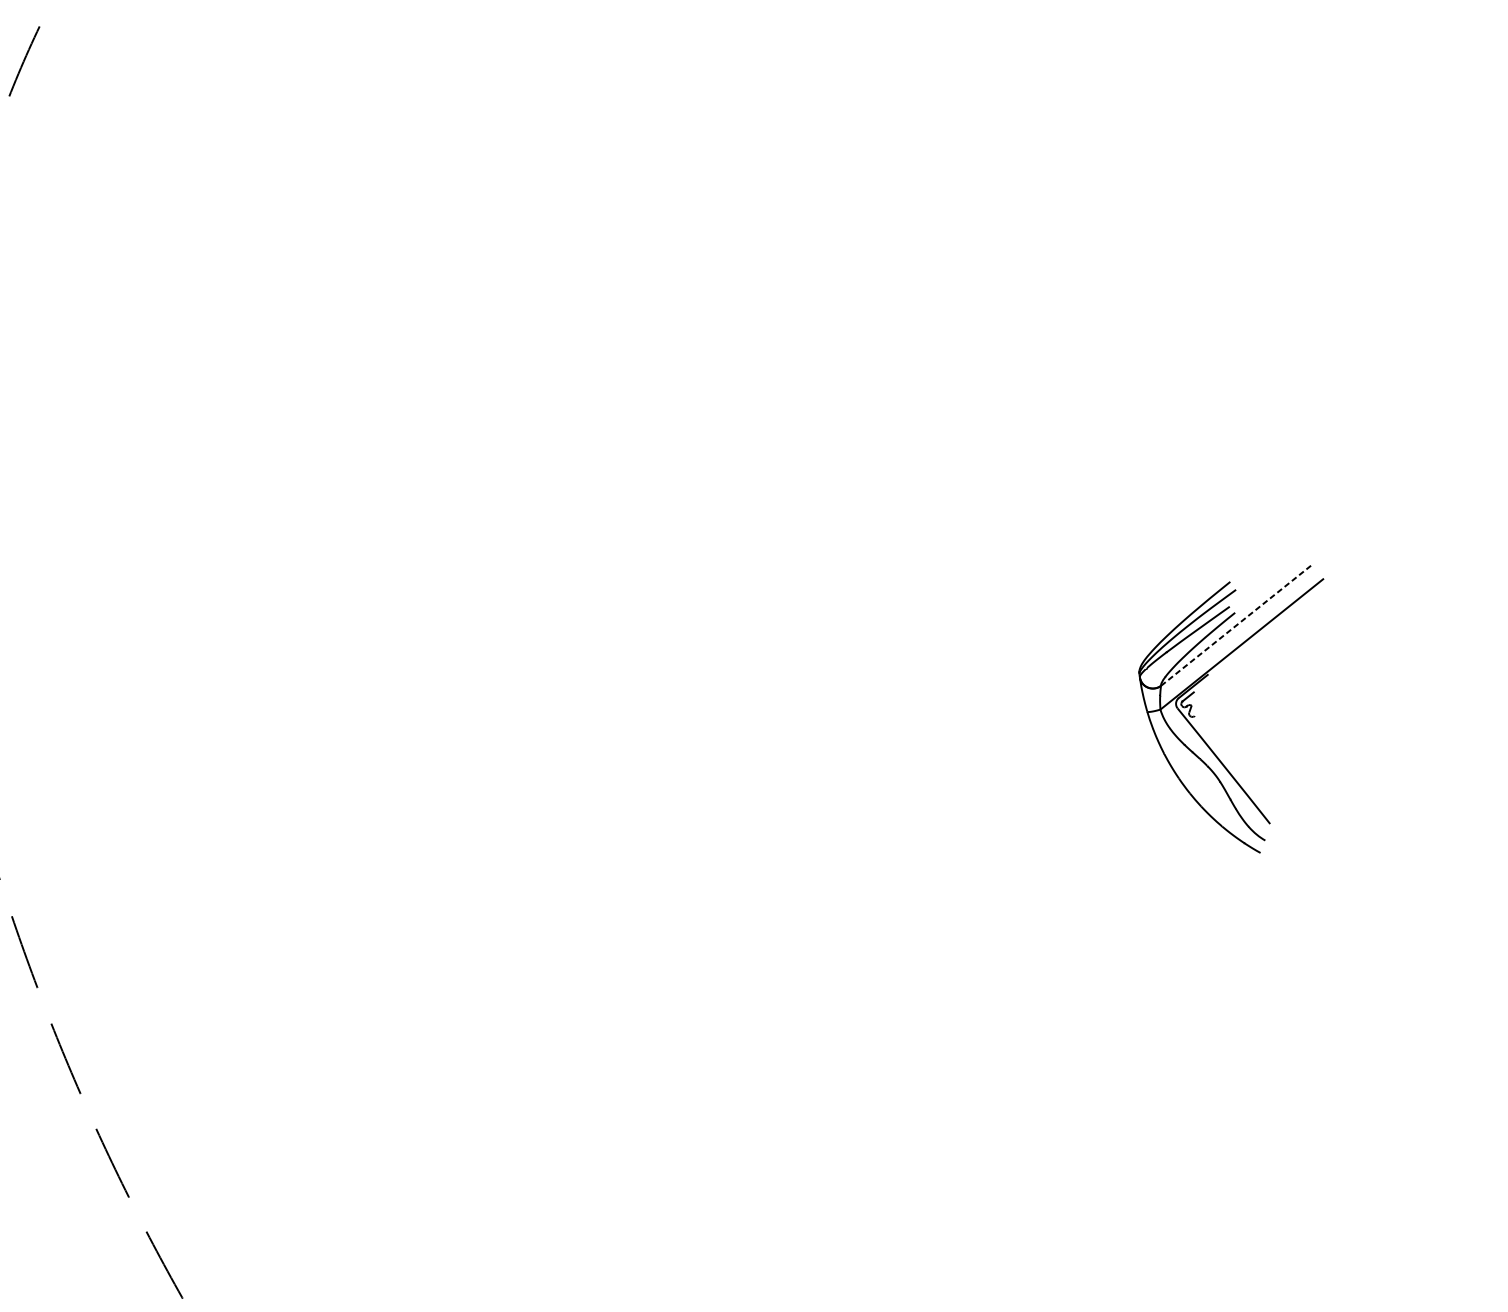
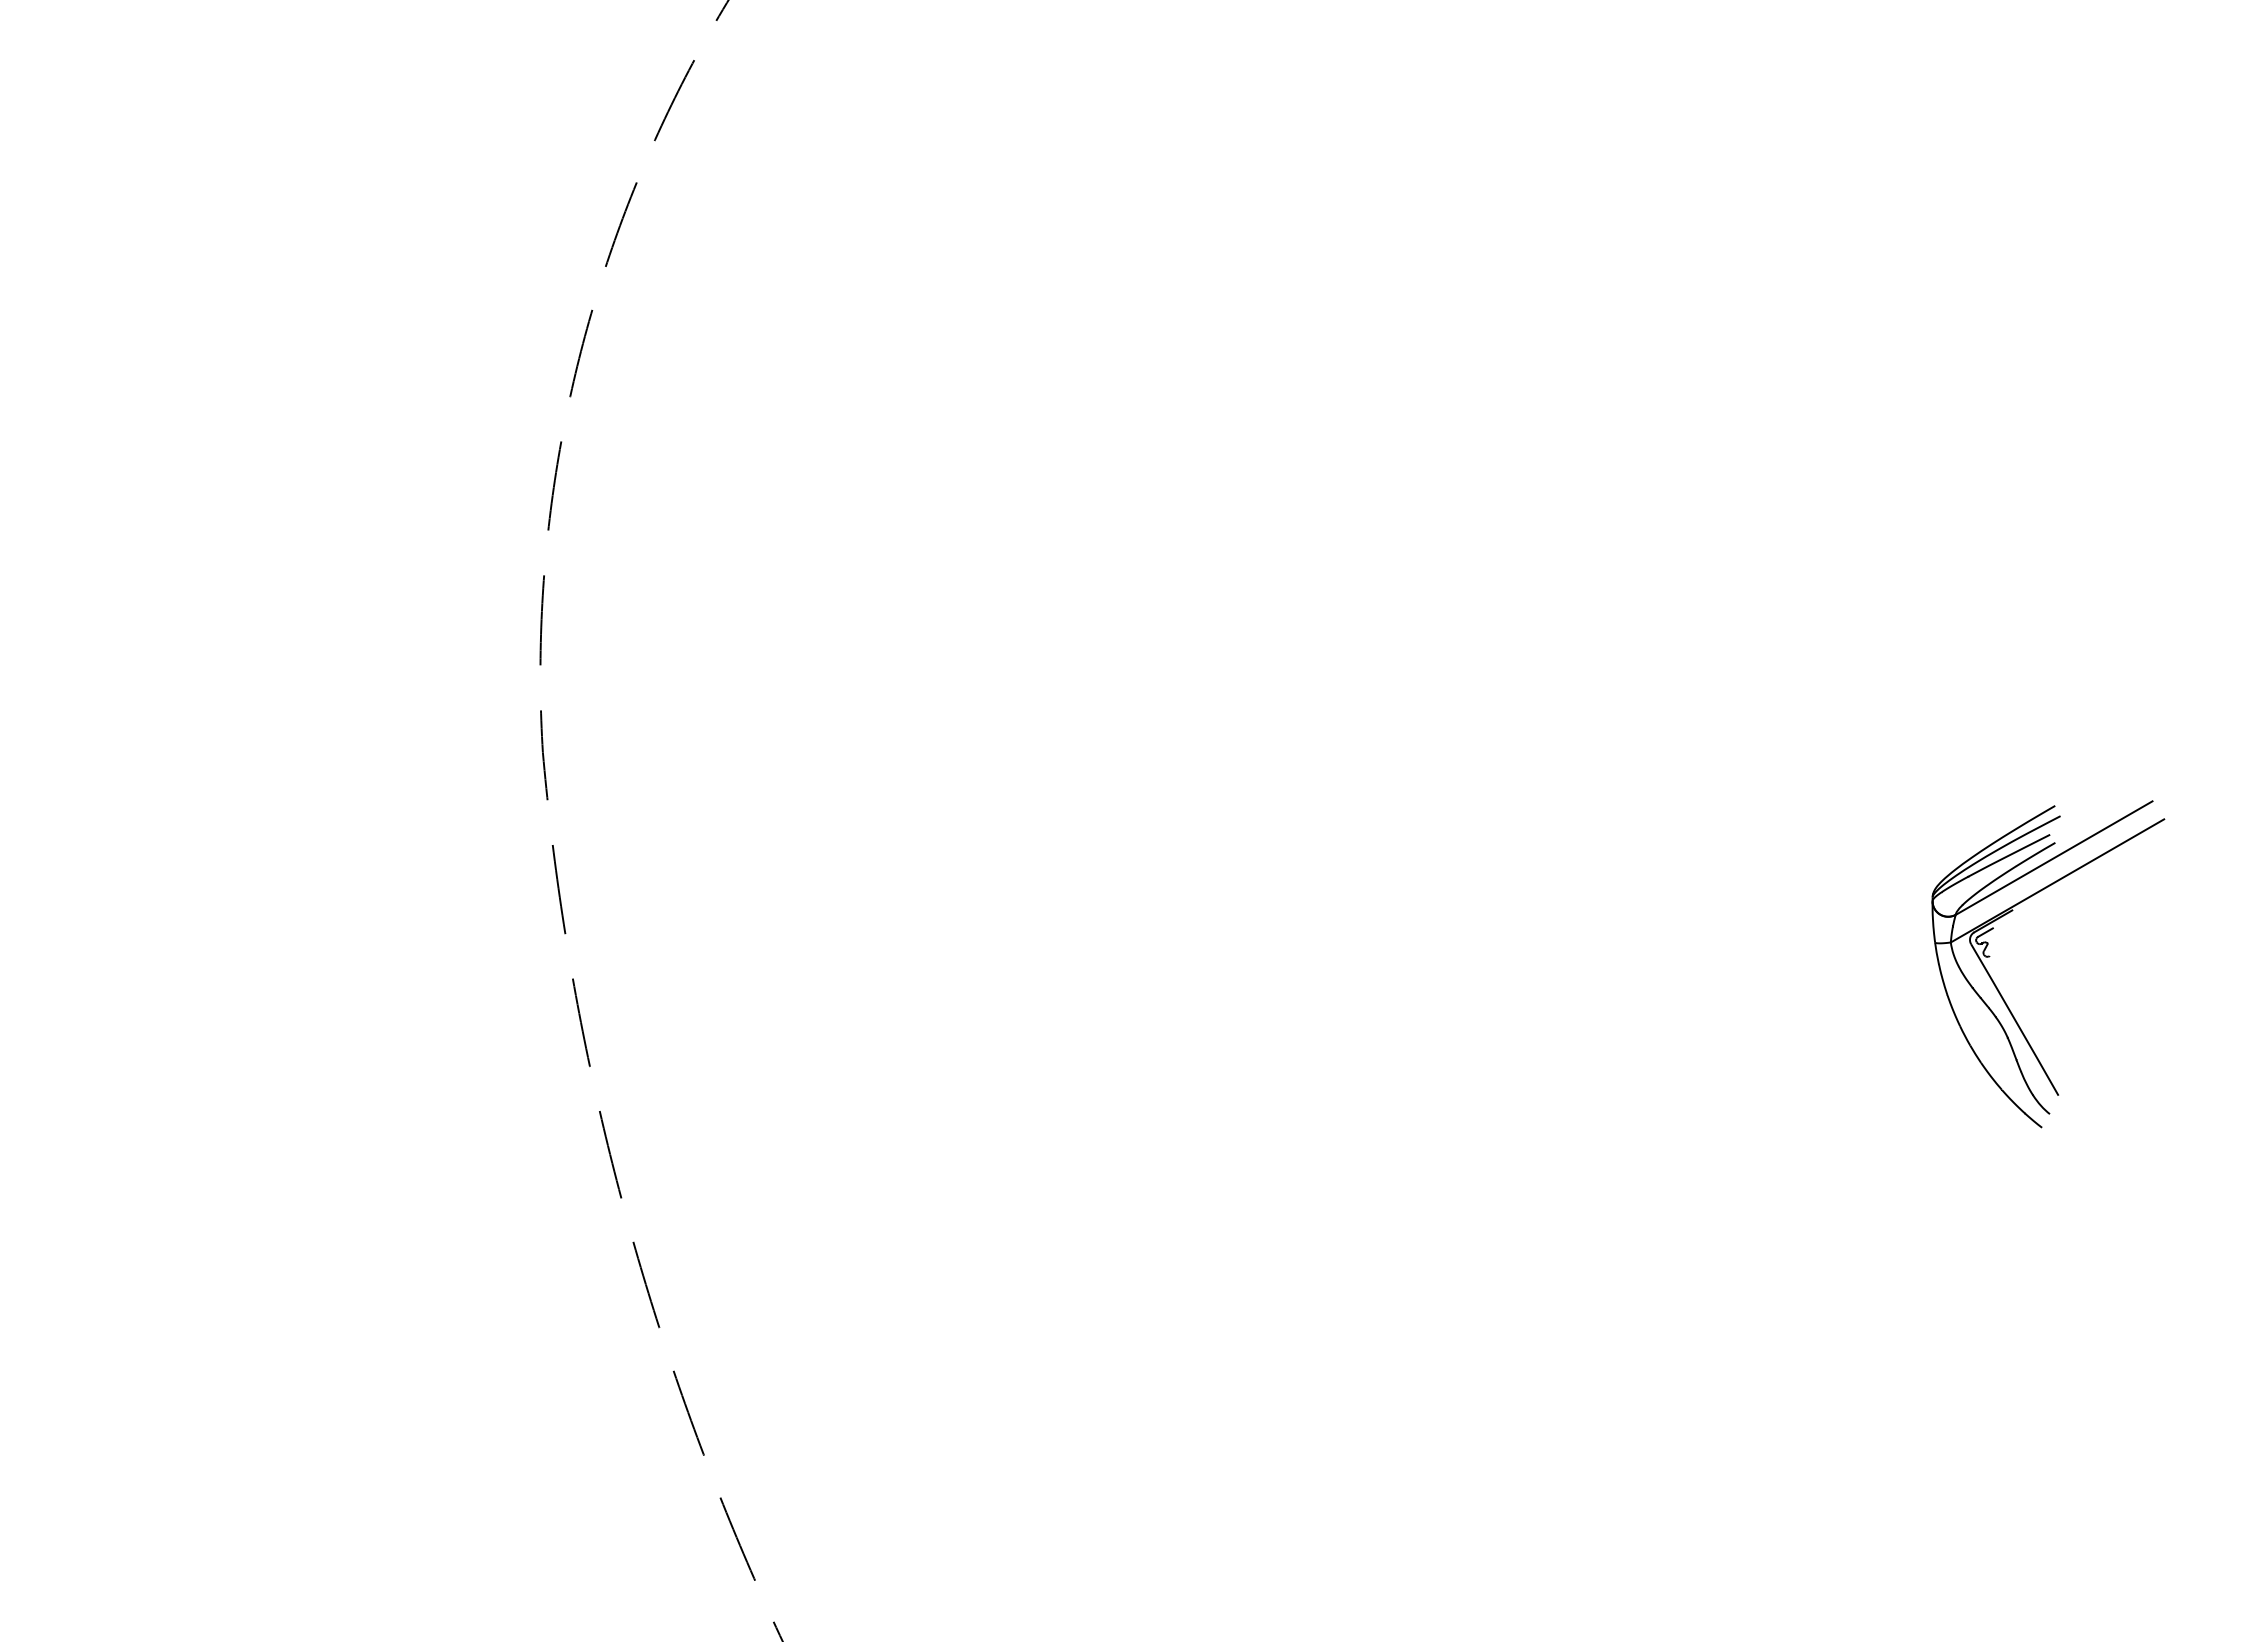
line: (1236, 626) -> (2054, 858), dashed -> solid

